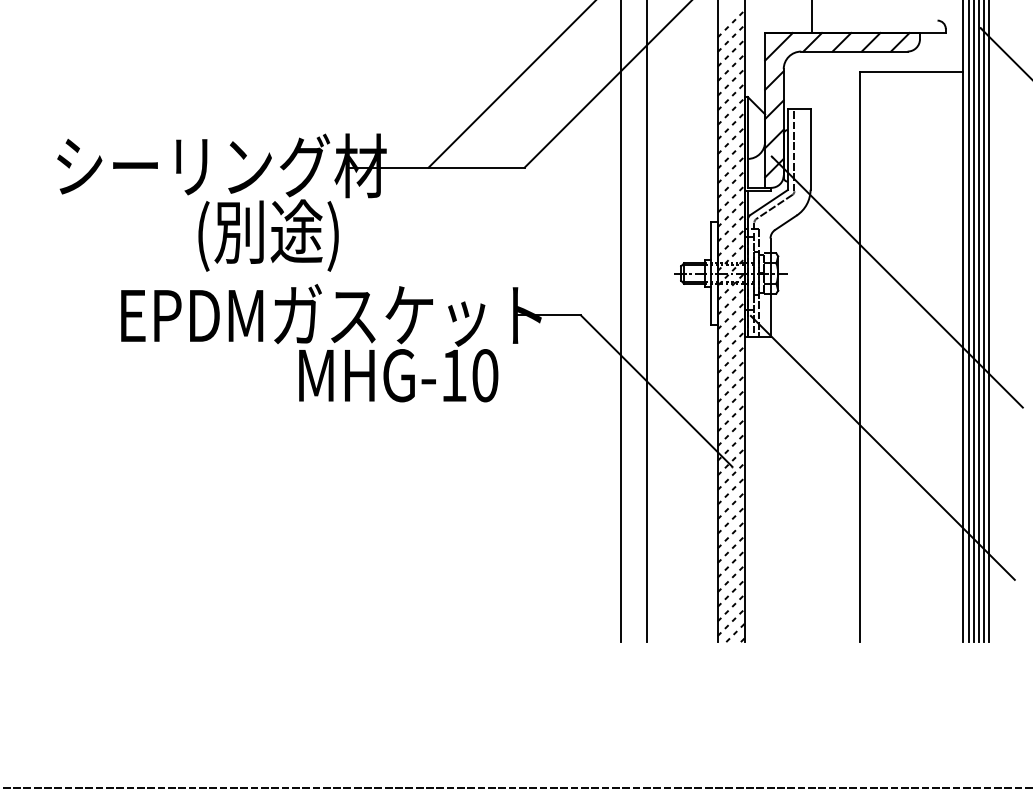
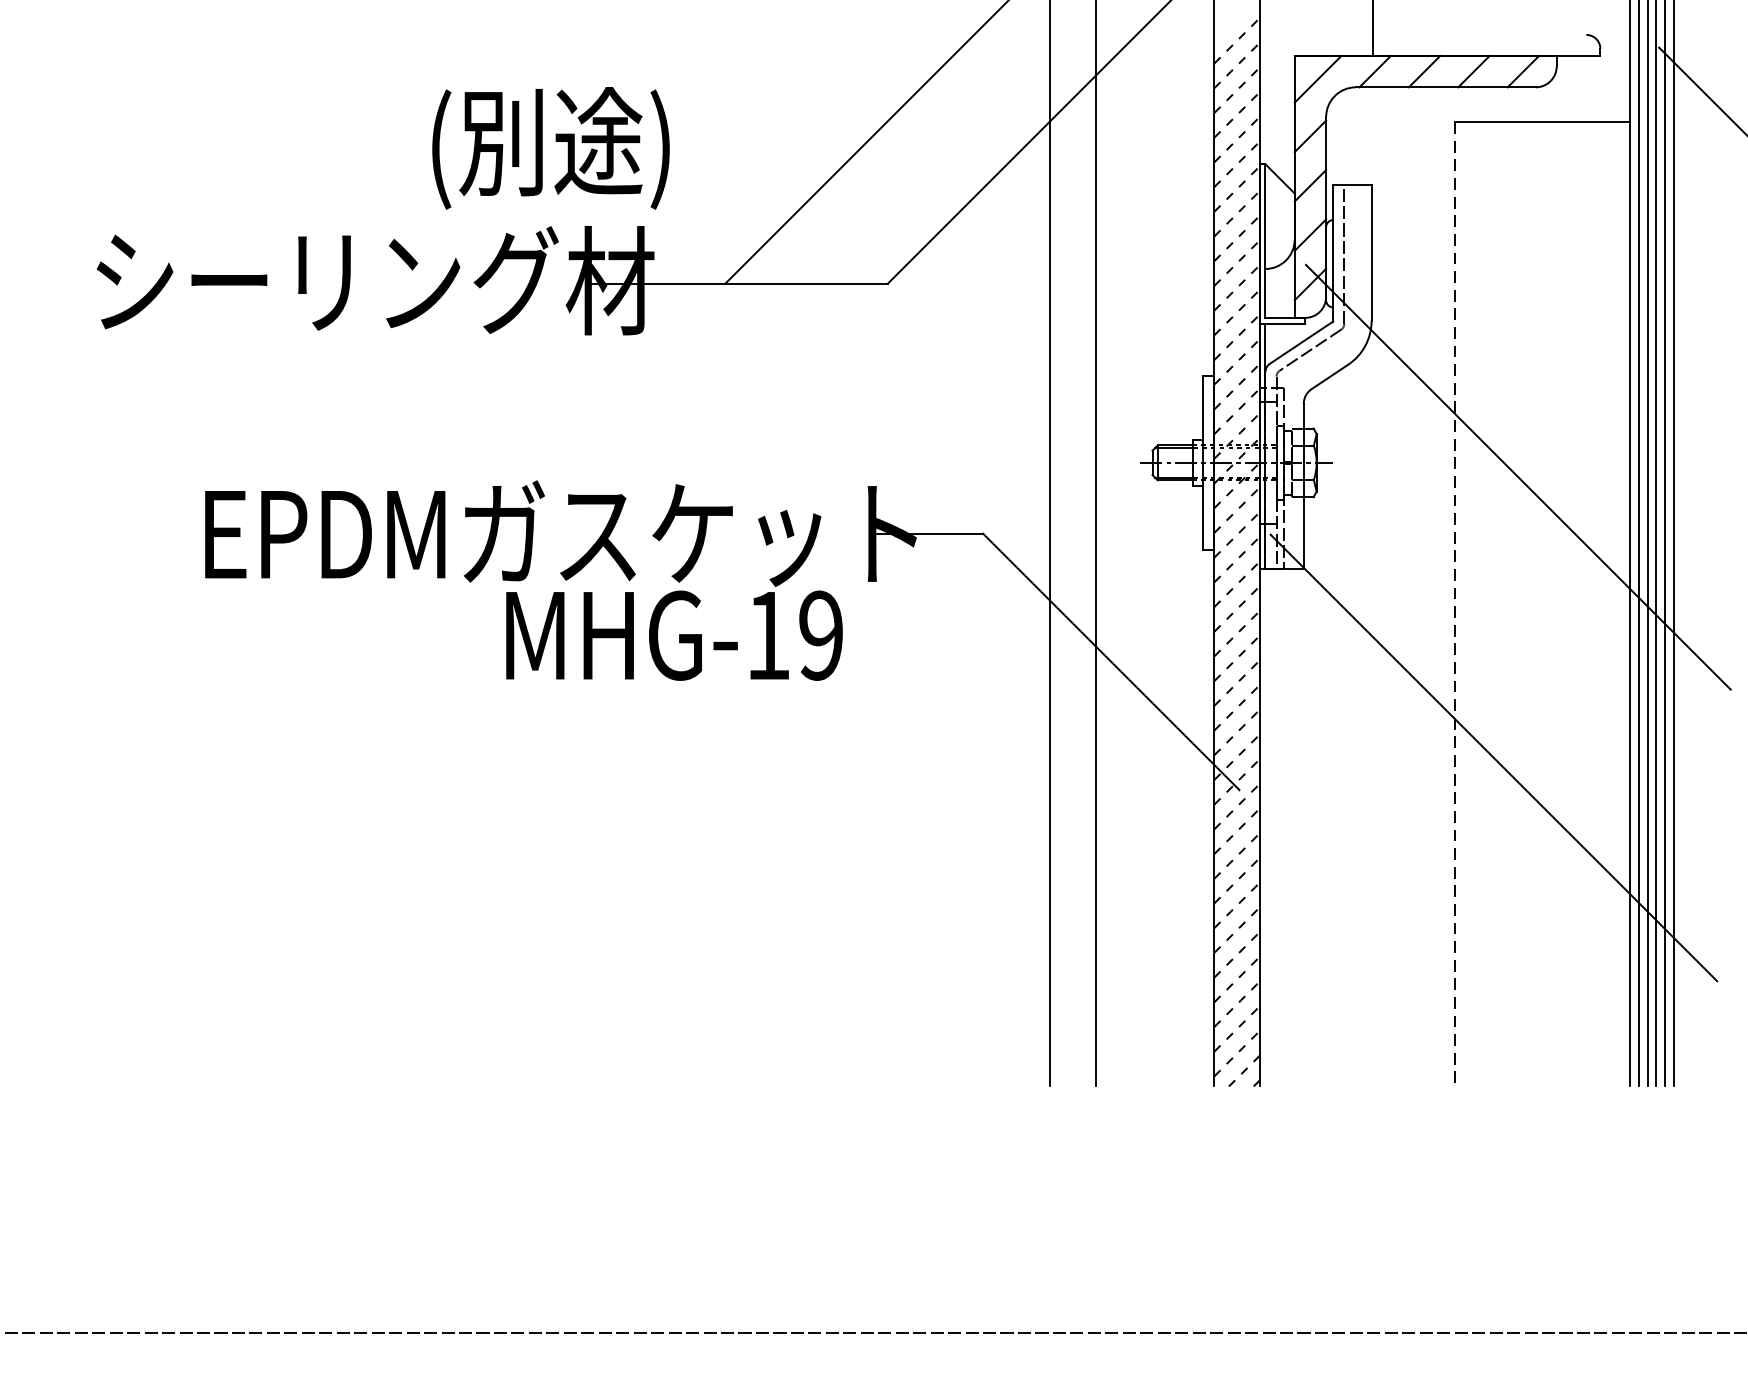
text: (268, 235) -> (550, 148), moved
line: (860, 357) -> (1456, 604), solid -> dashed
text: (485, 375) -> (821, 635), MHG-10 -> MHG-19

